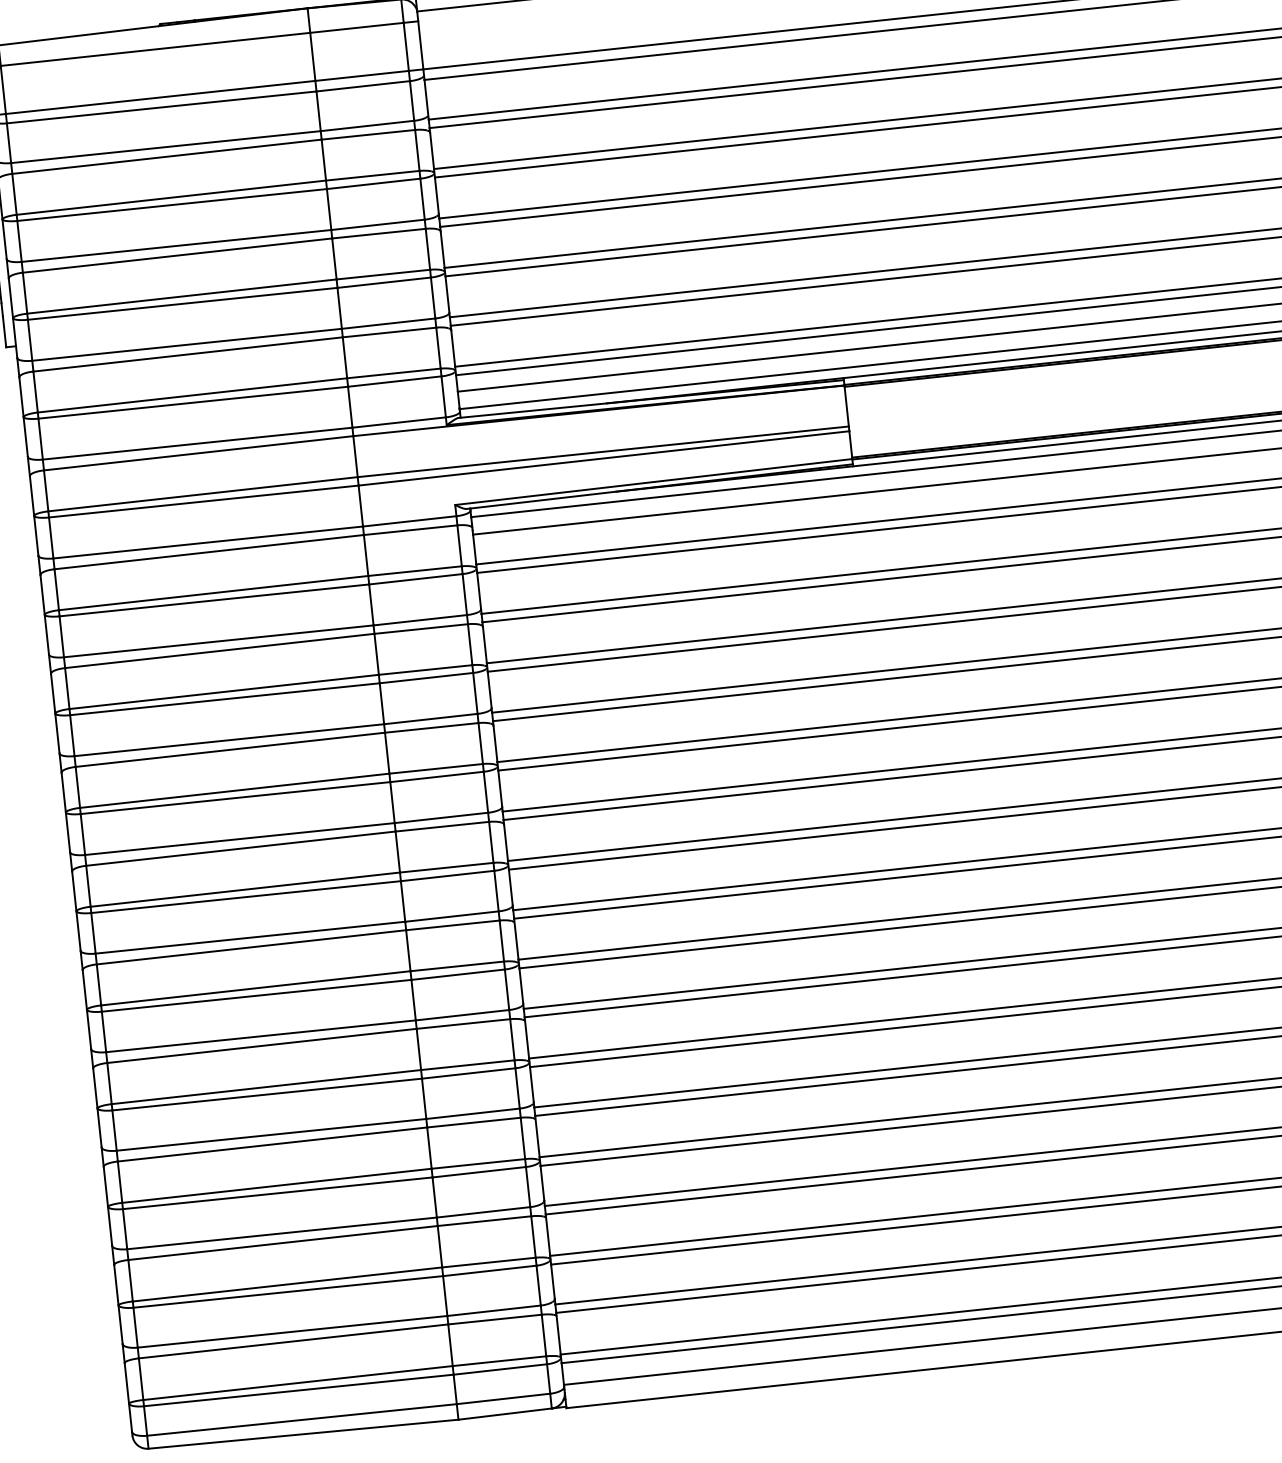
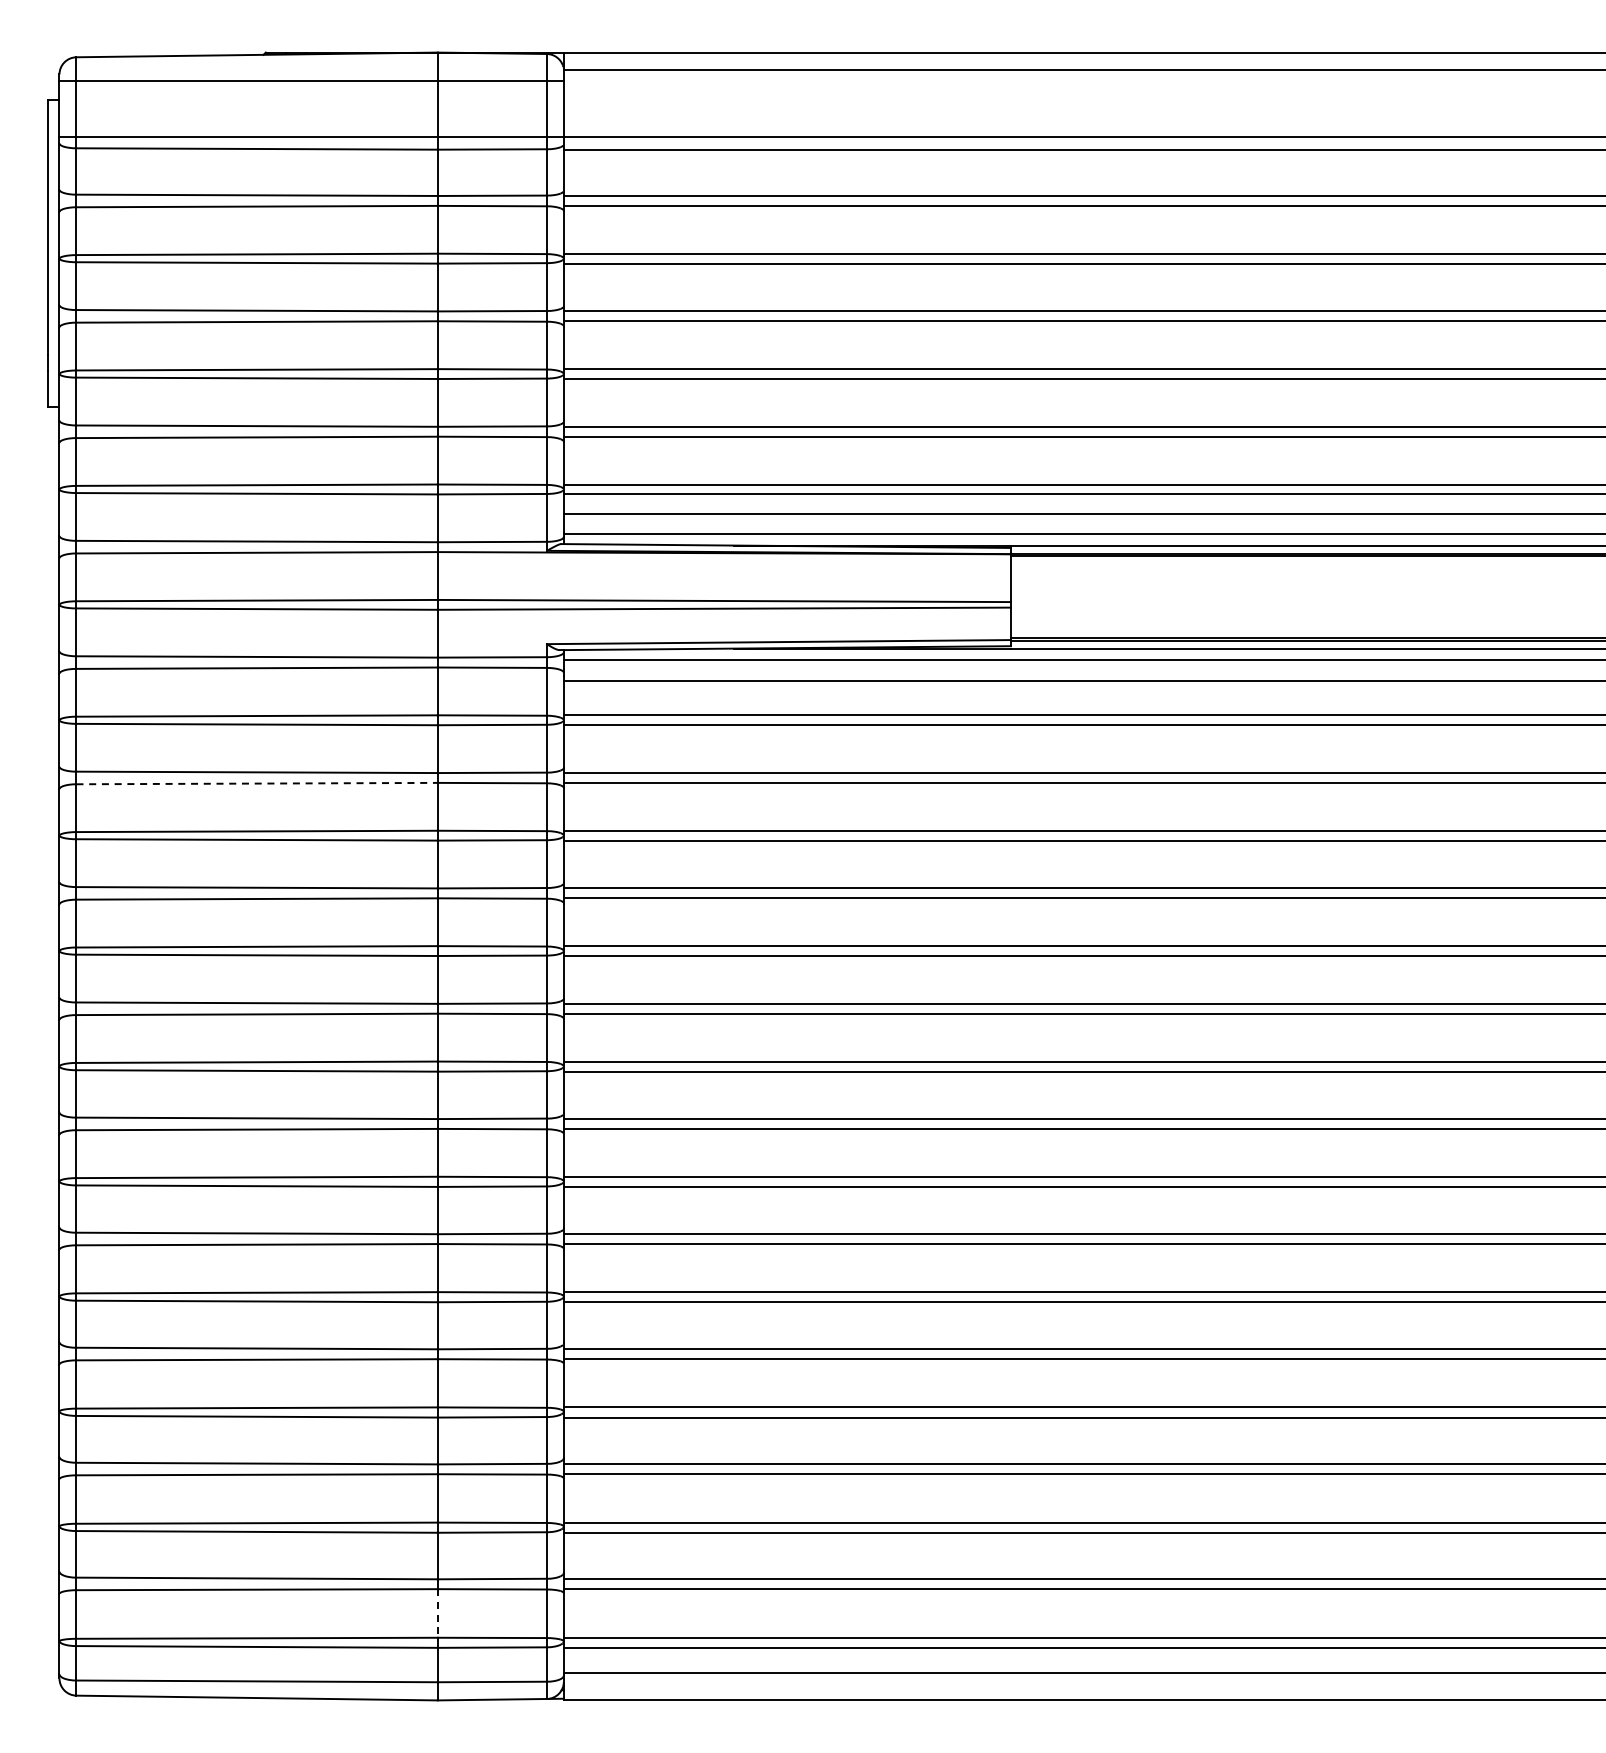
line: (220, 650) -> (257, 783), solid -> dashed
line: (450, 1345) -> (437, 1613), solid -> dashed

